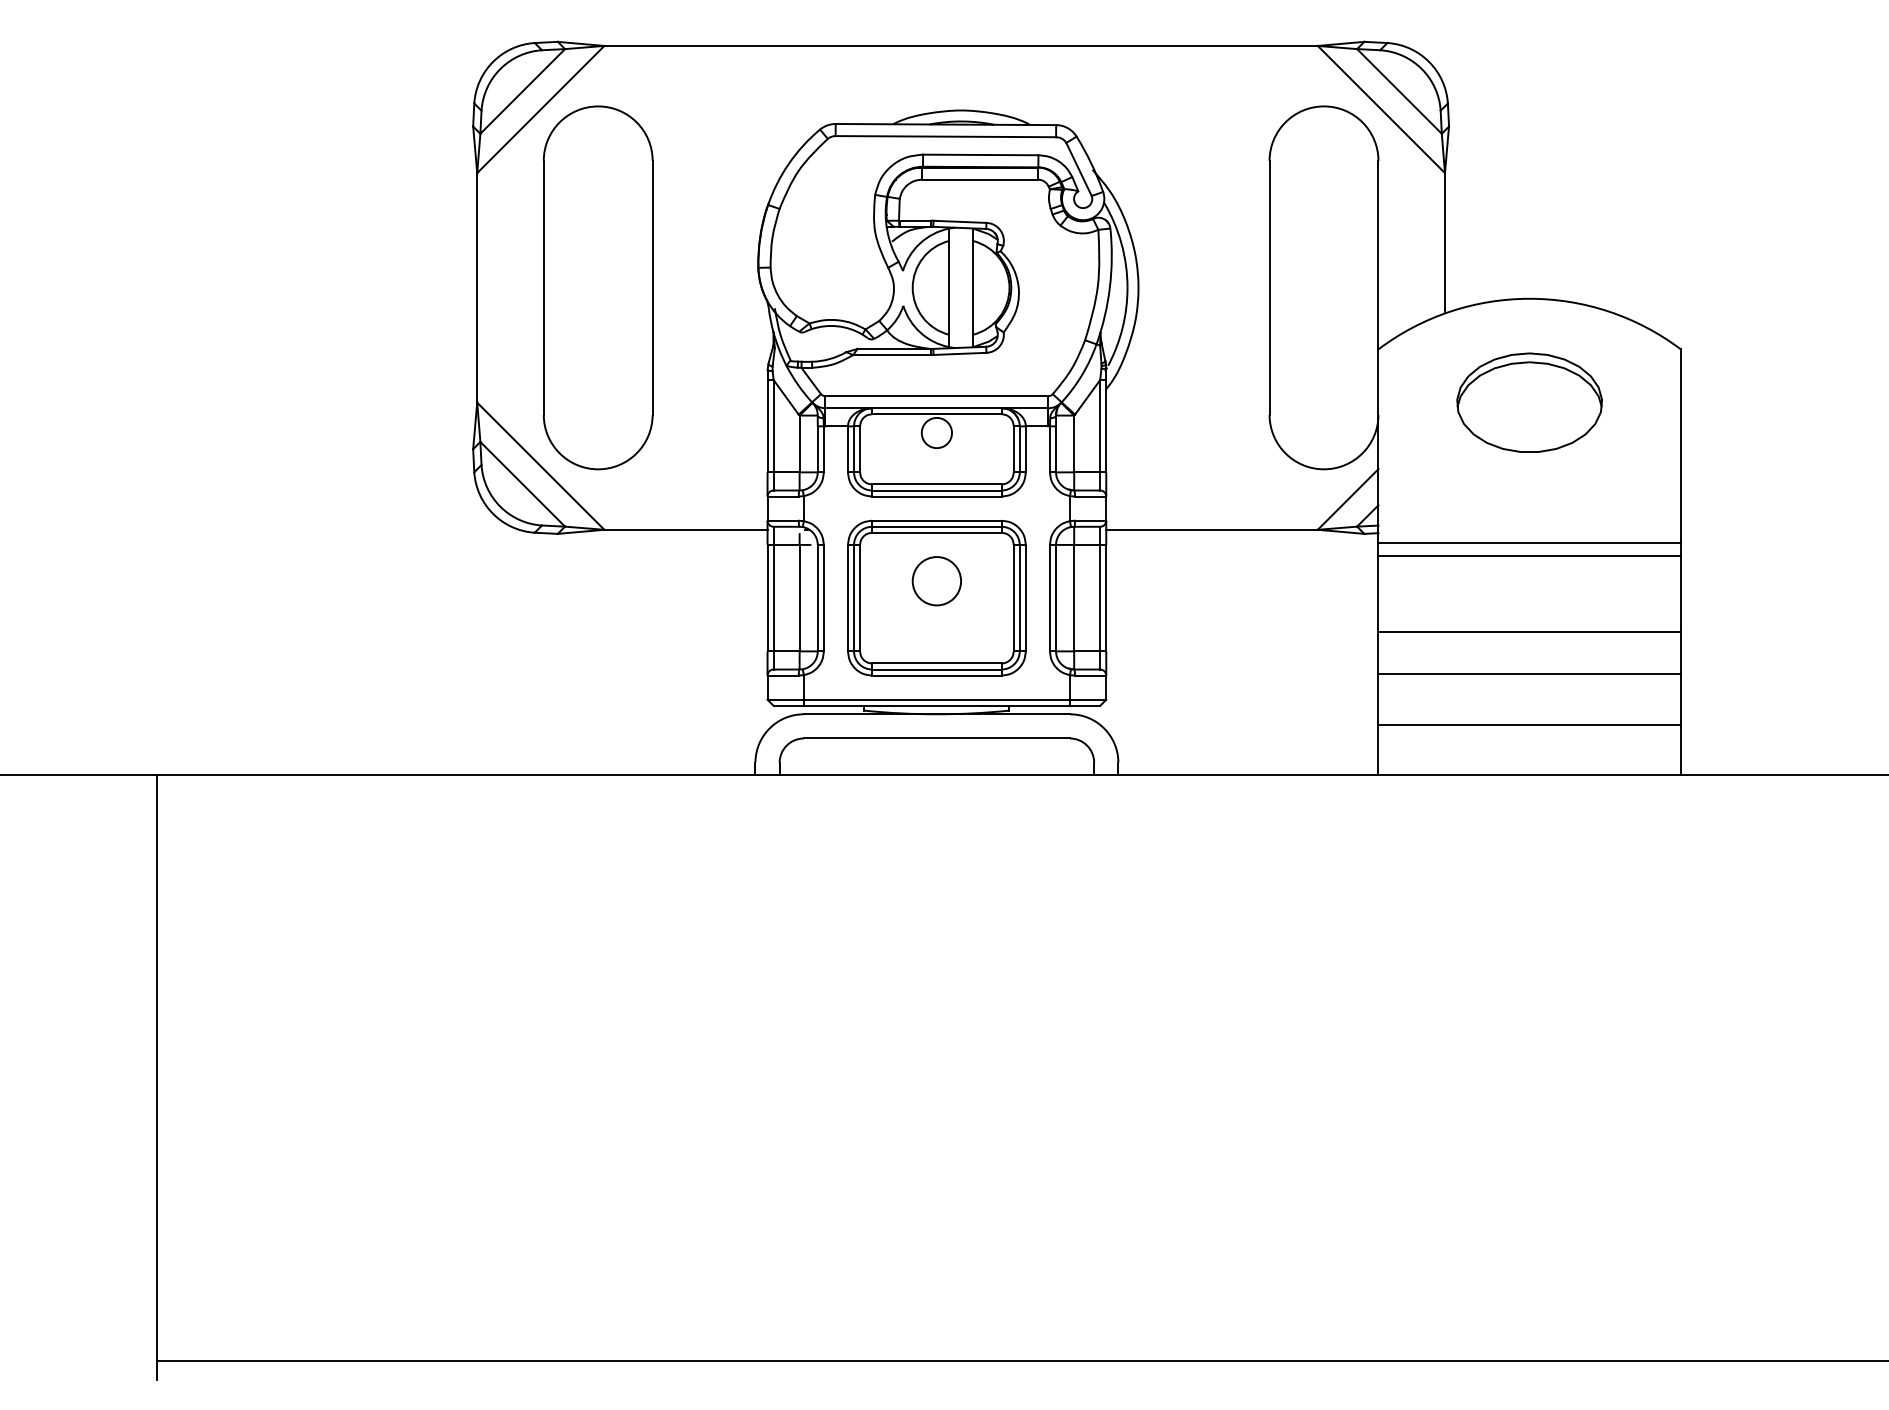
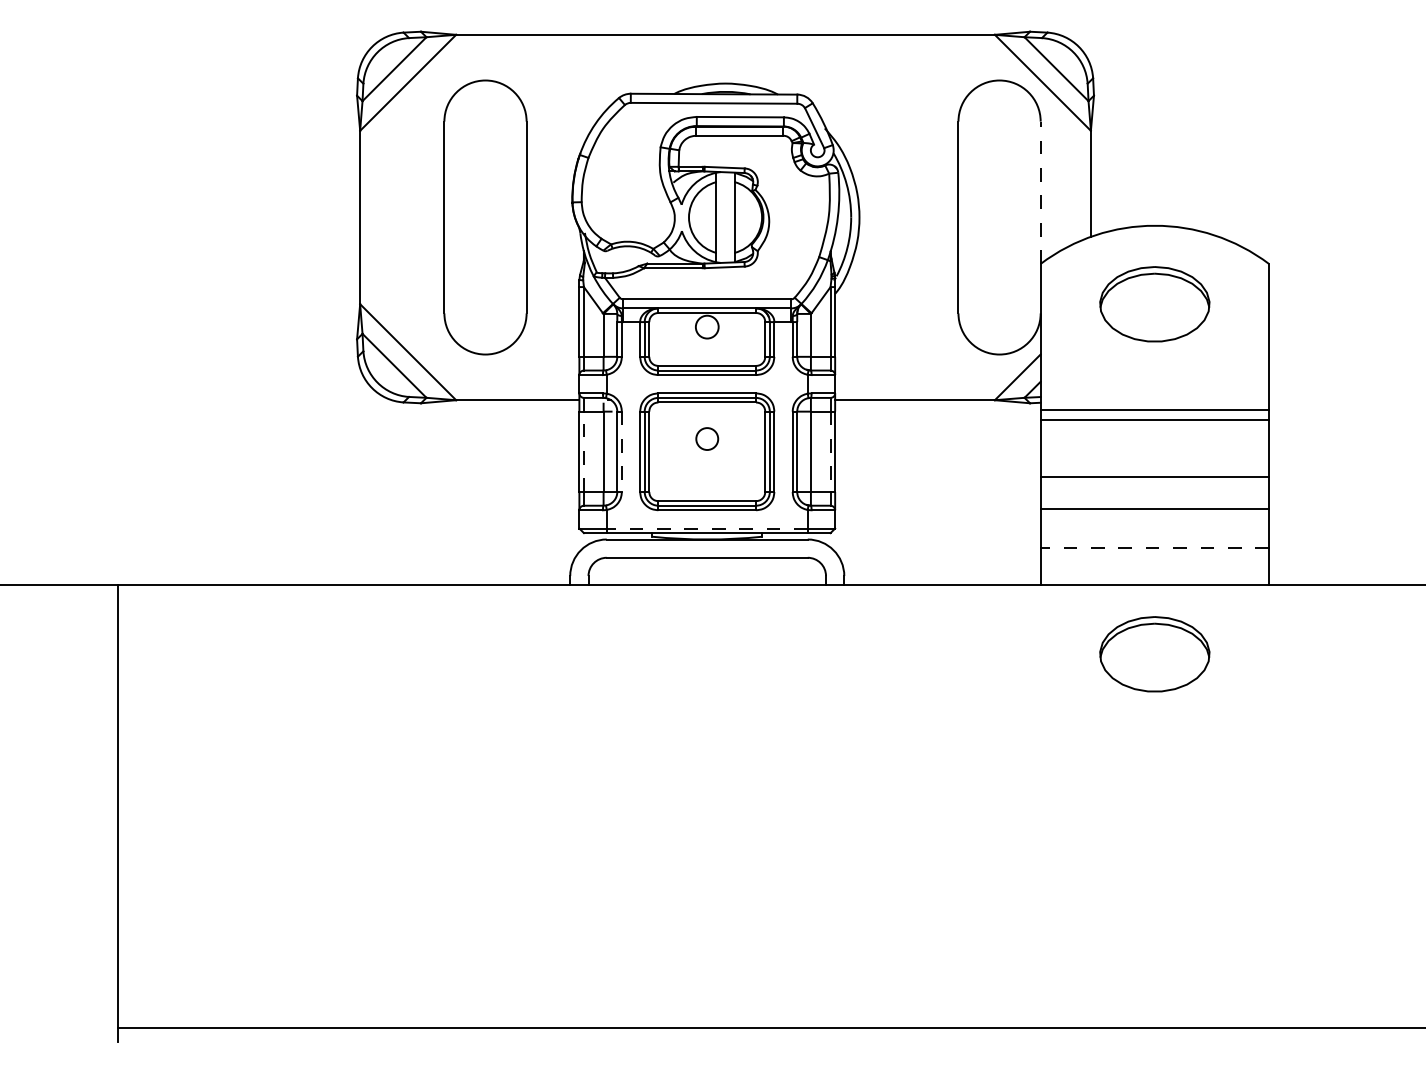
line: (1378, 254) -> (1040, 192), solid -> dashed
part: (598, 287) -> (485, 217), moved
circle: (937, 580) -> (707, 438), size x0.6
line: (773, 597) -> (583, 451), solid -> dashed
line: (823, 599) -> (621, 452), solid -> dashed
line: (1100, 599) -> (830, 452), solid -> dashed
line: (935, 699) -> (706, 528), solid -> dashed
line: (1529, 724) -> (1154, 547), solid -> dashed
part: (1529, 866) -> (1154, 654), added

